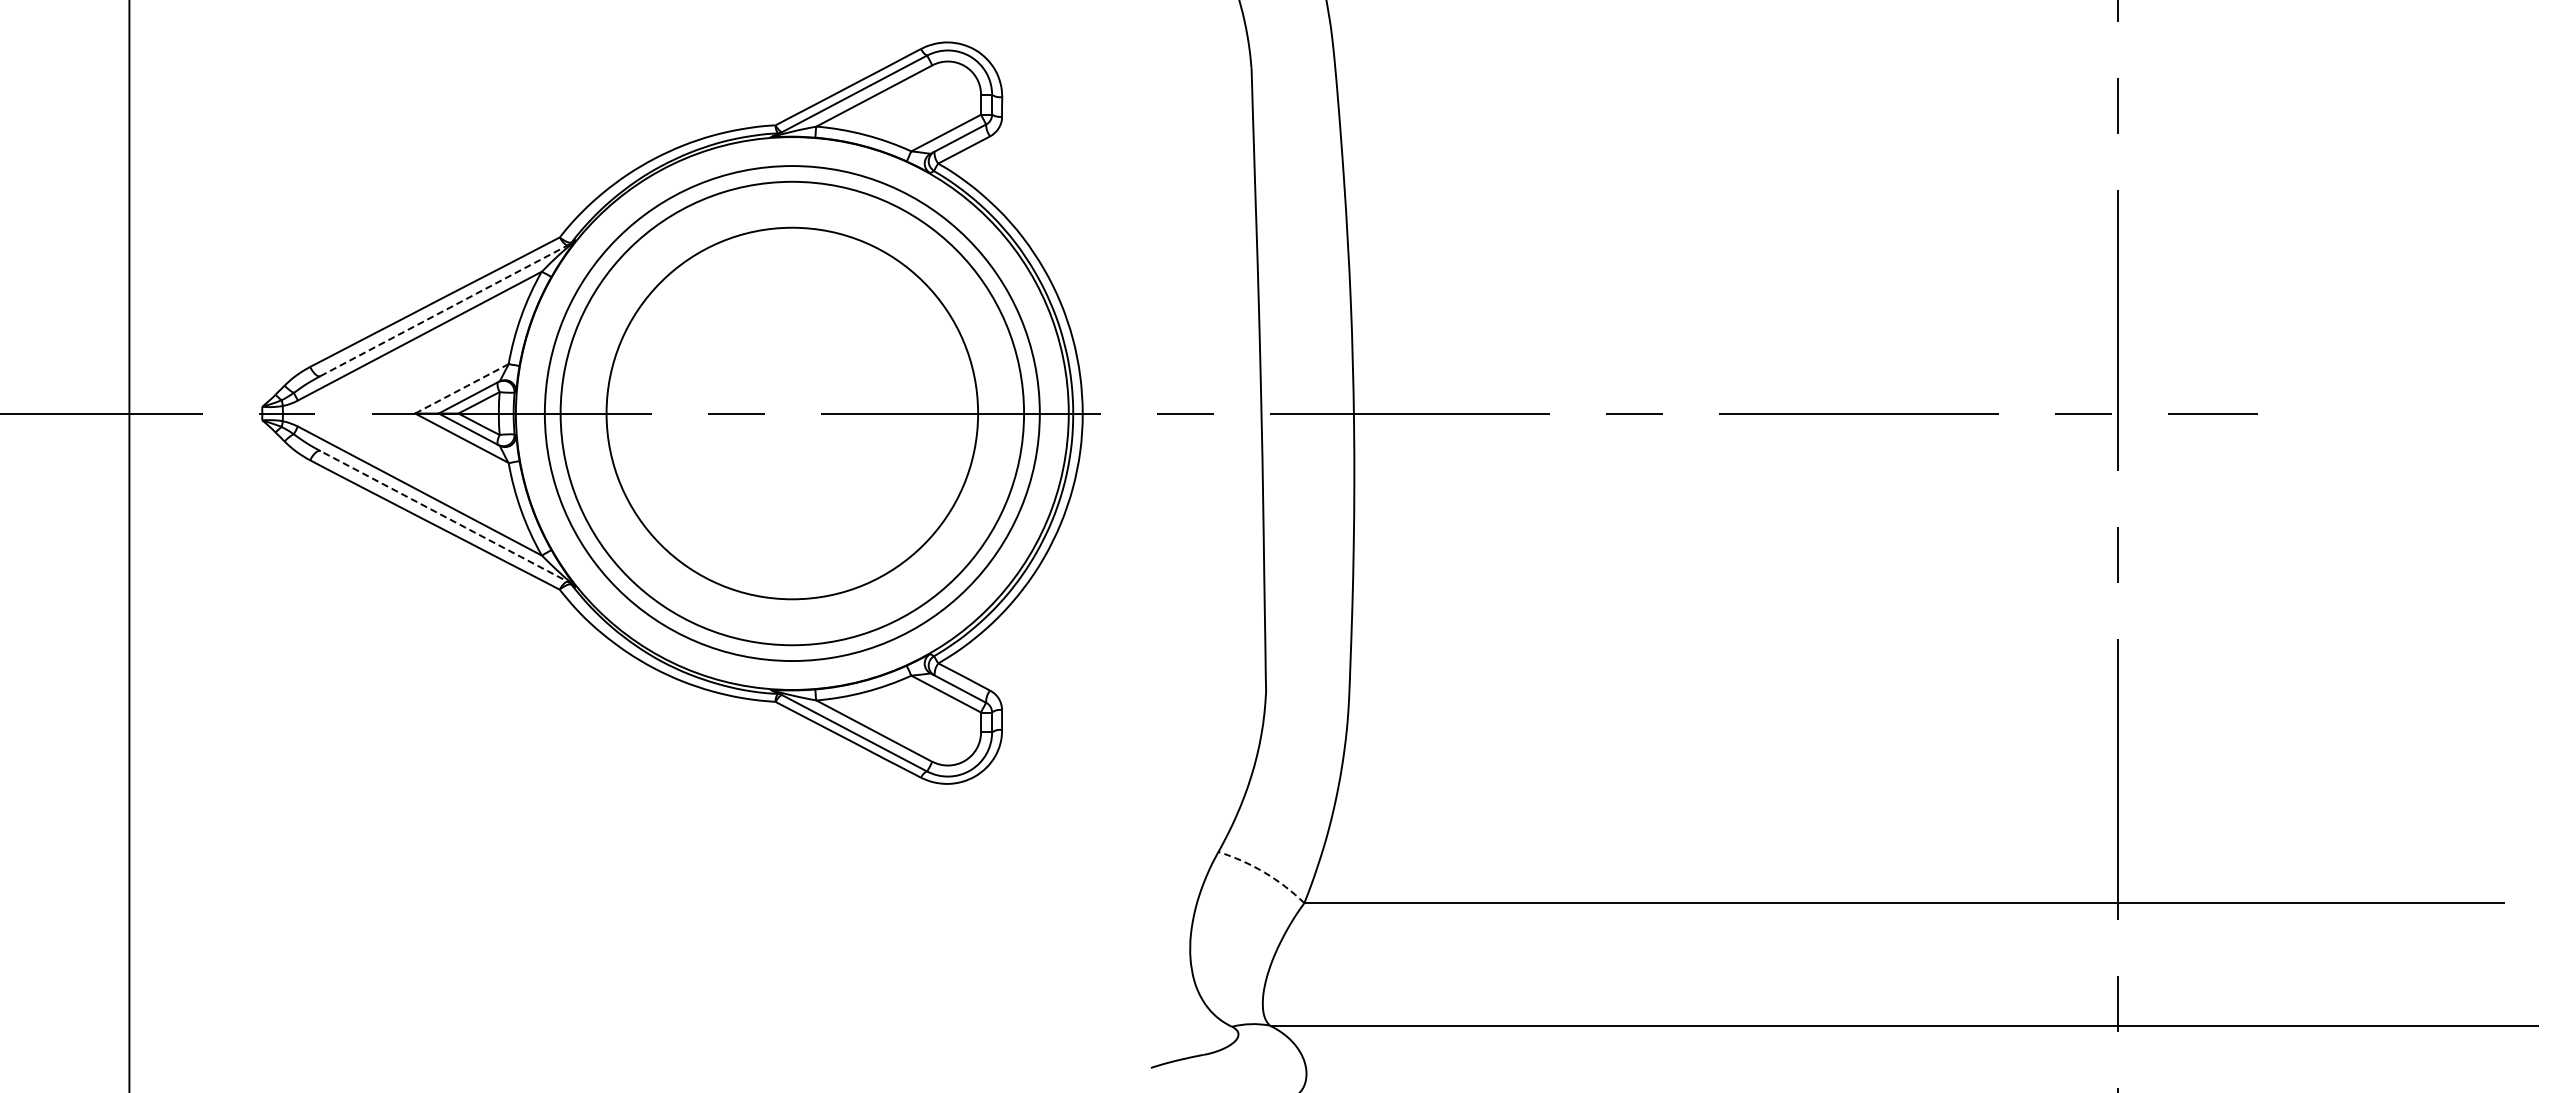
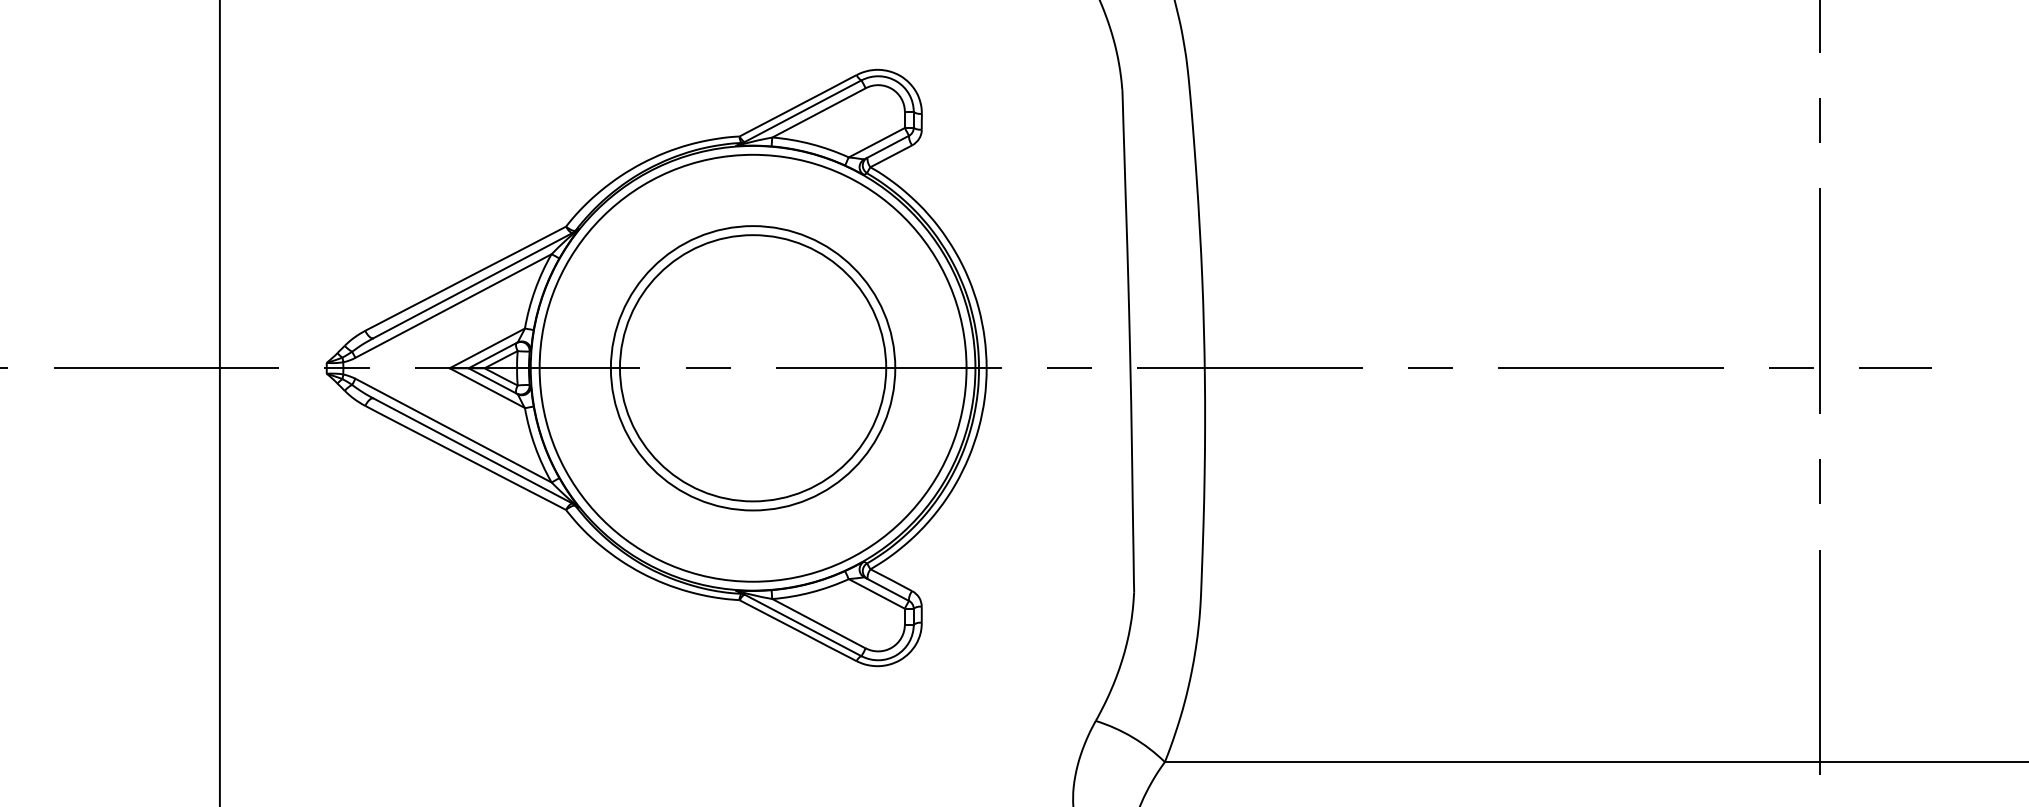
line: (446, 309) -> (474, 284), dashed -> solid
line: (461, 388) -> (486, 348), dashed -> solid
circle: (791, 413) -> (752, 368), size x0.71
circle: (791, 413) -> (752, 368), size x1.43
circle: (792, 413) -> (753, 368), size x0.71
line: (446, 517) -> (474, 451), dashed -> solid
arc: (1264, 872) -> (1132, 737), dashed -> solid

